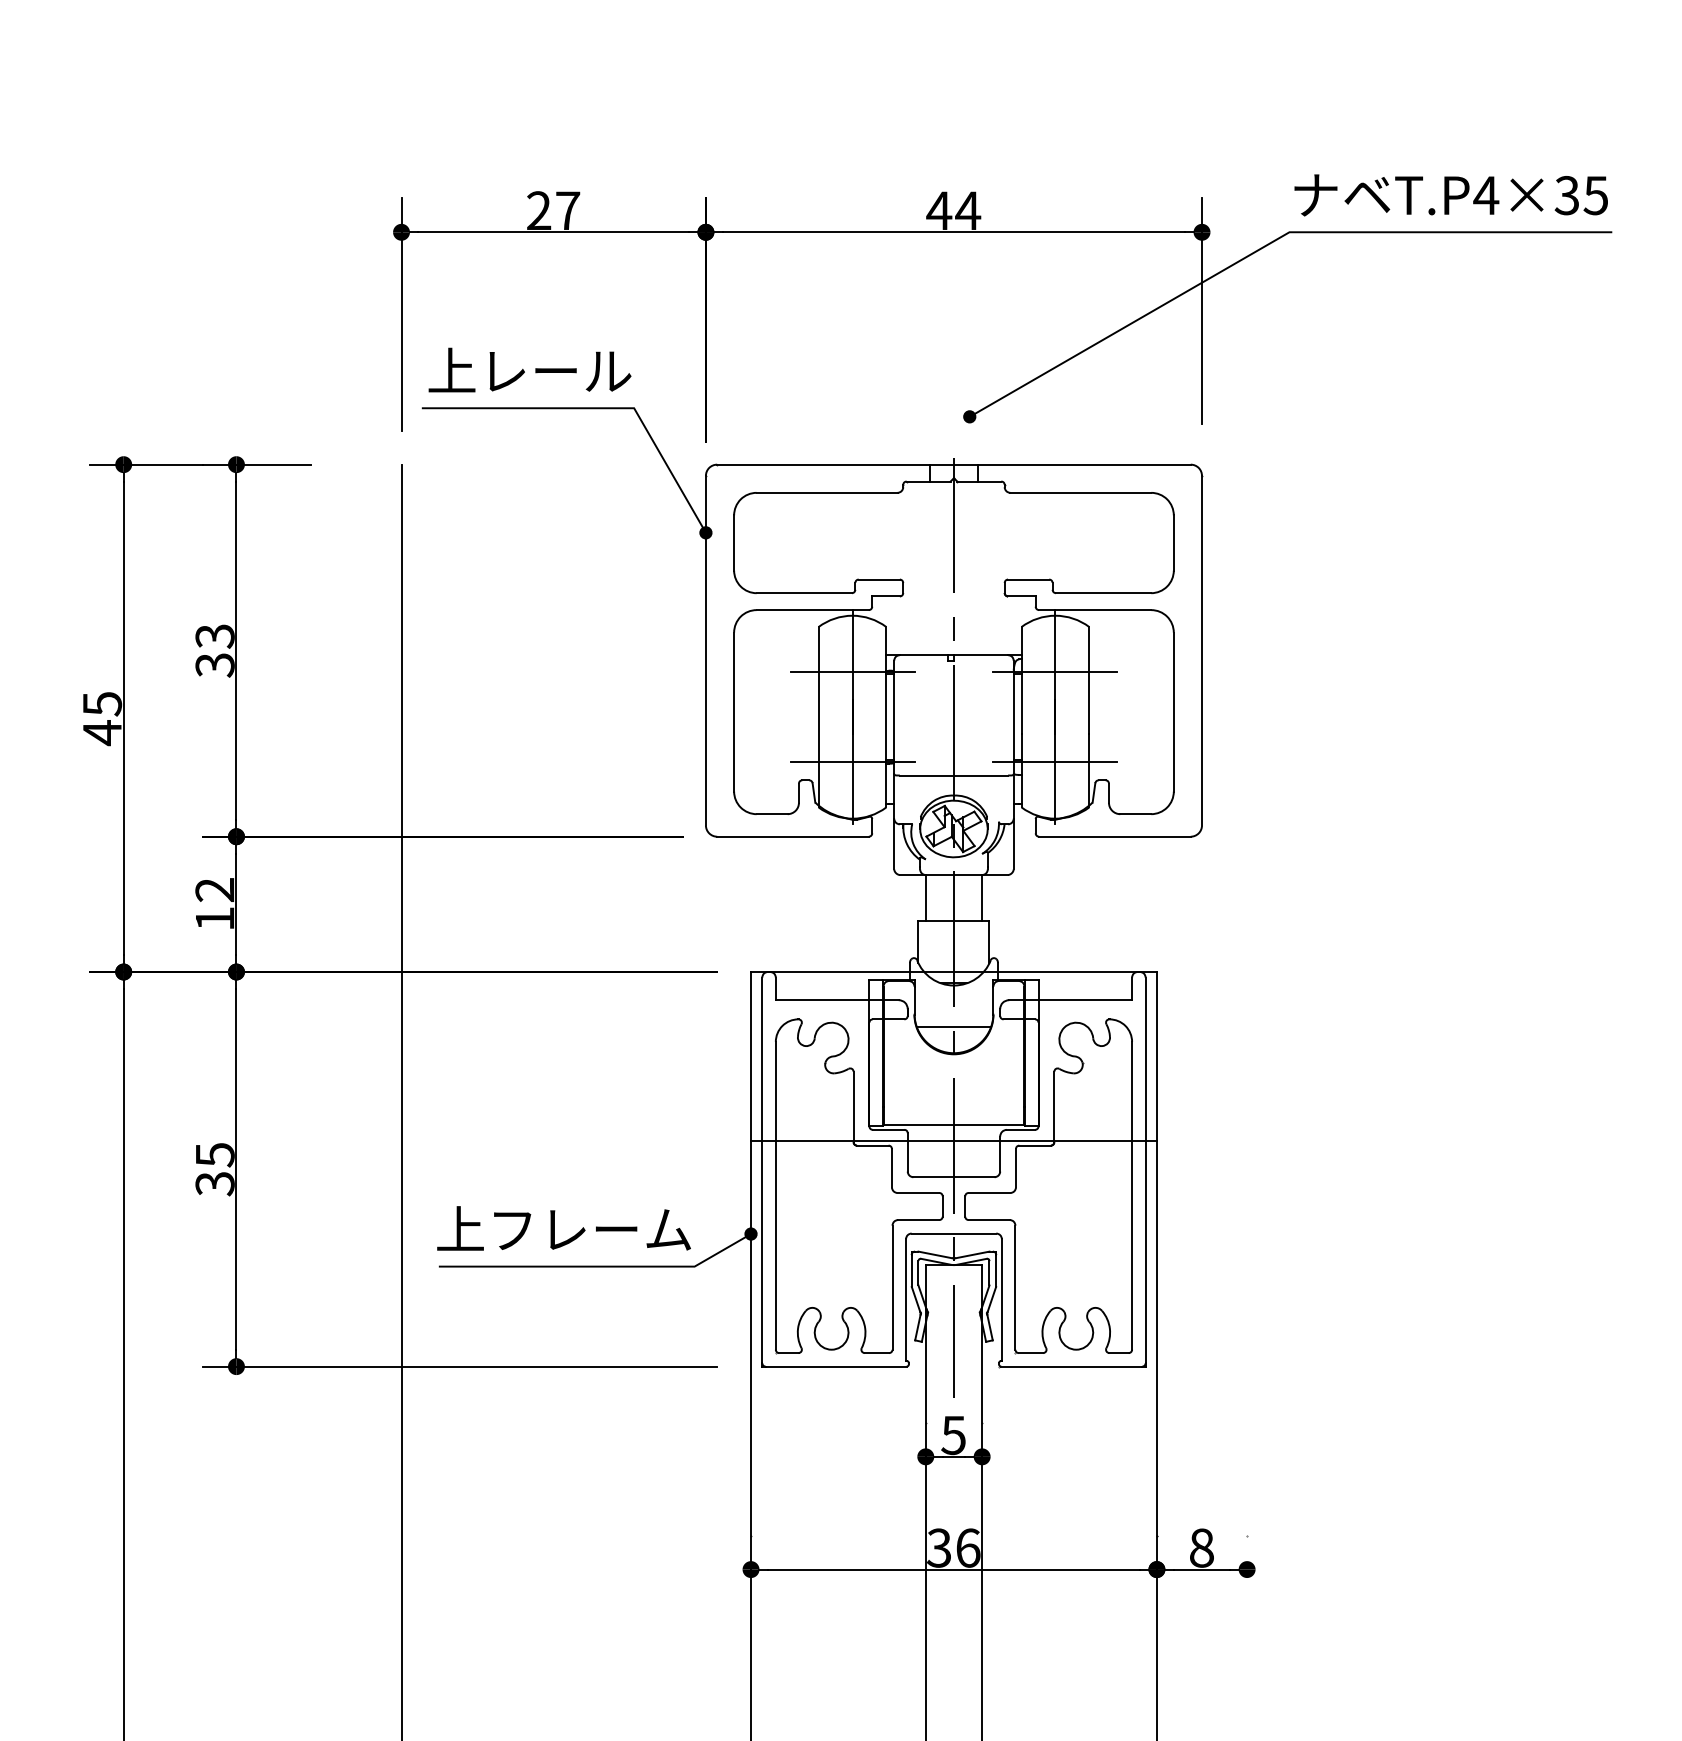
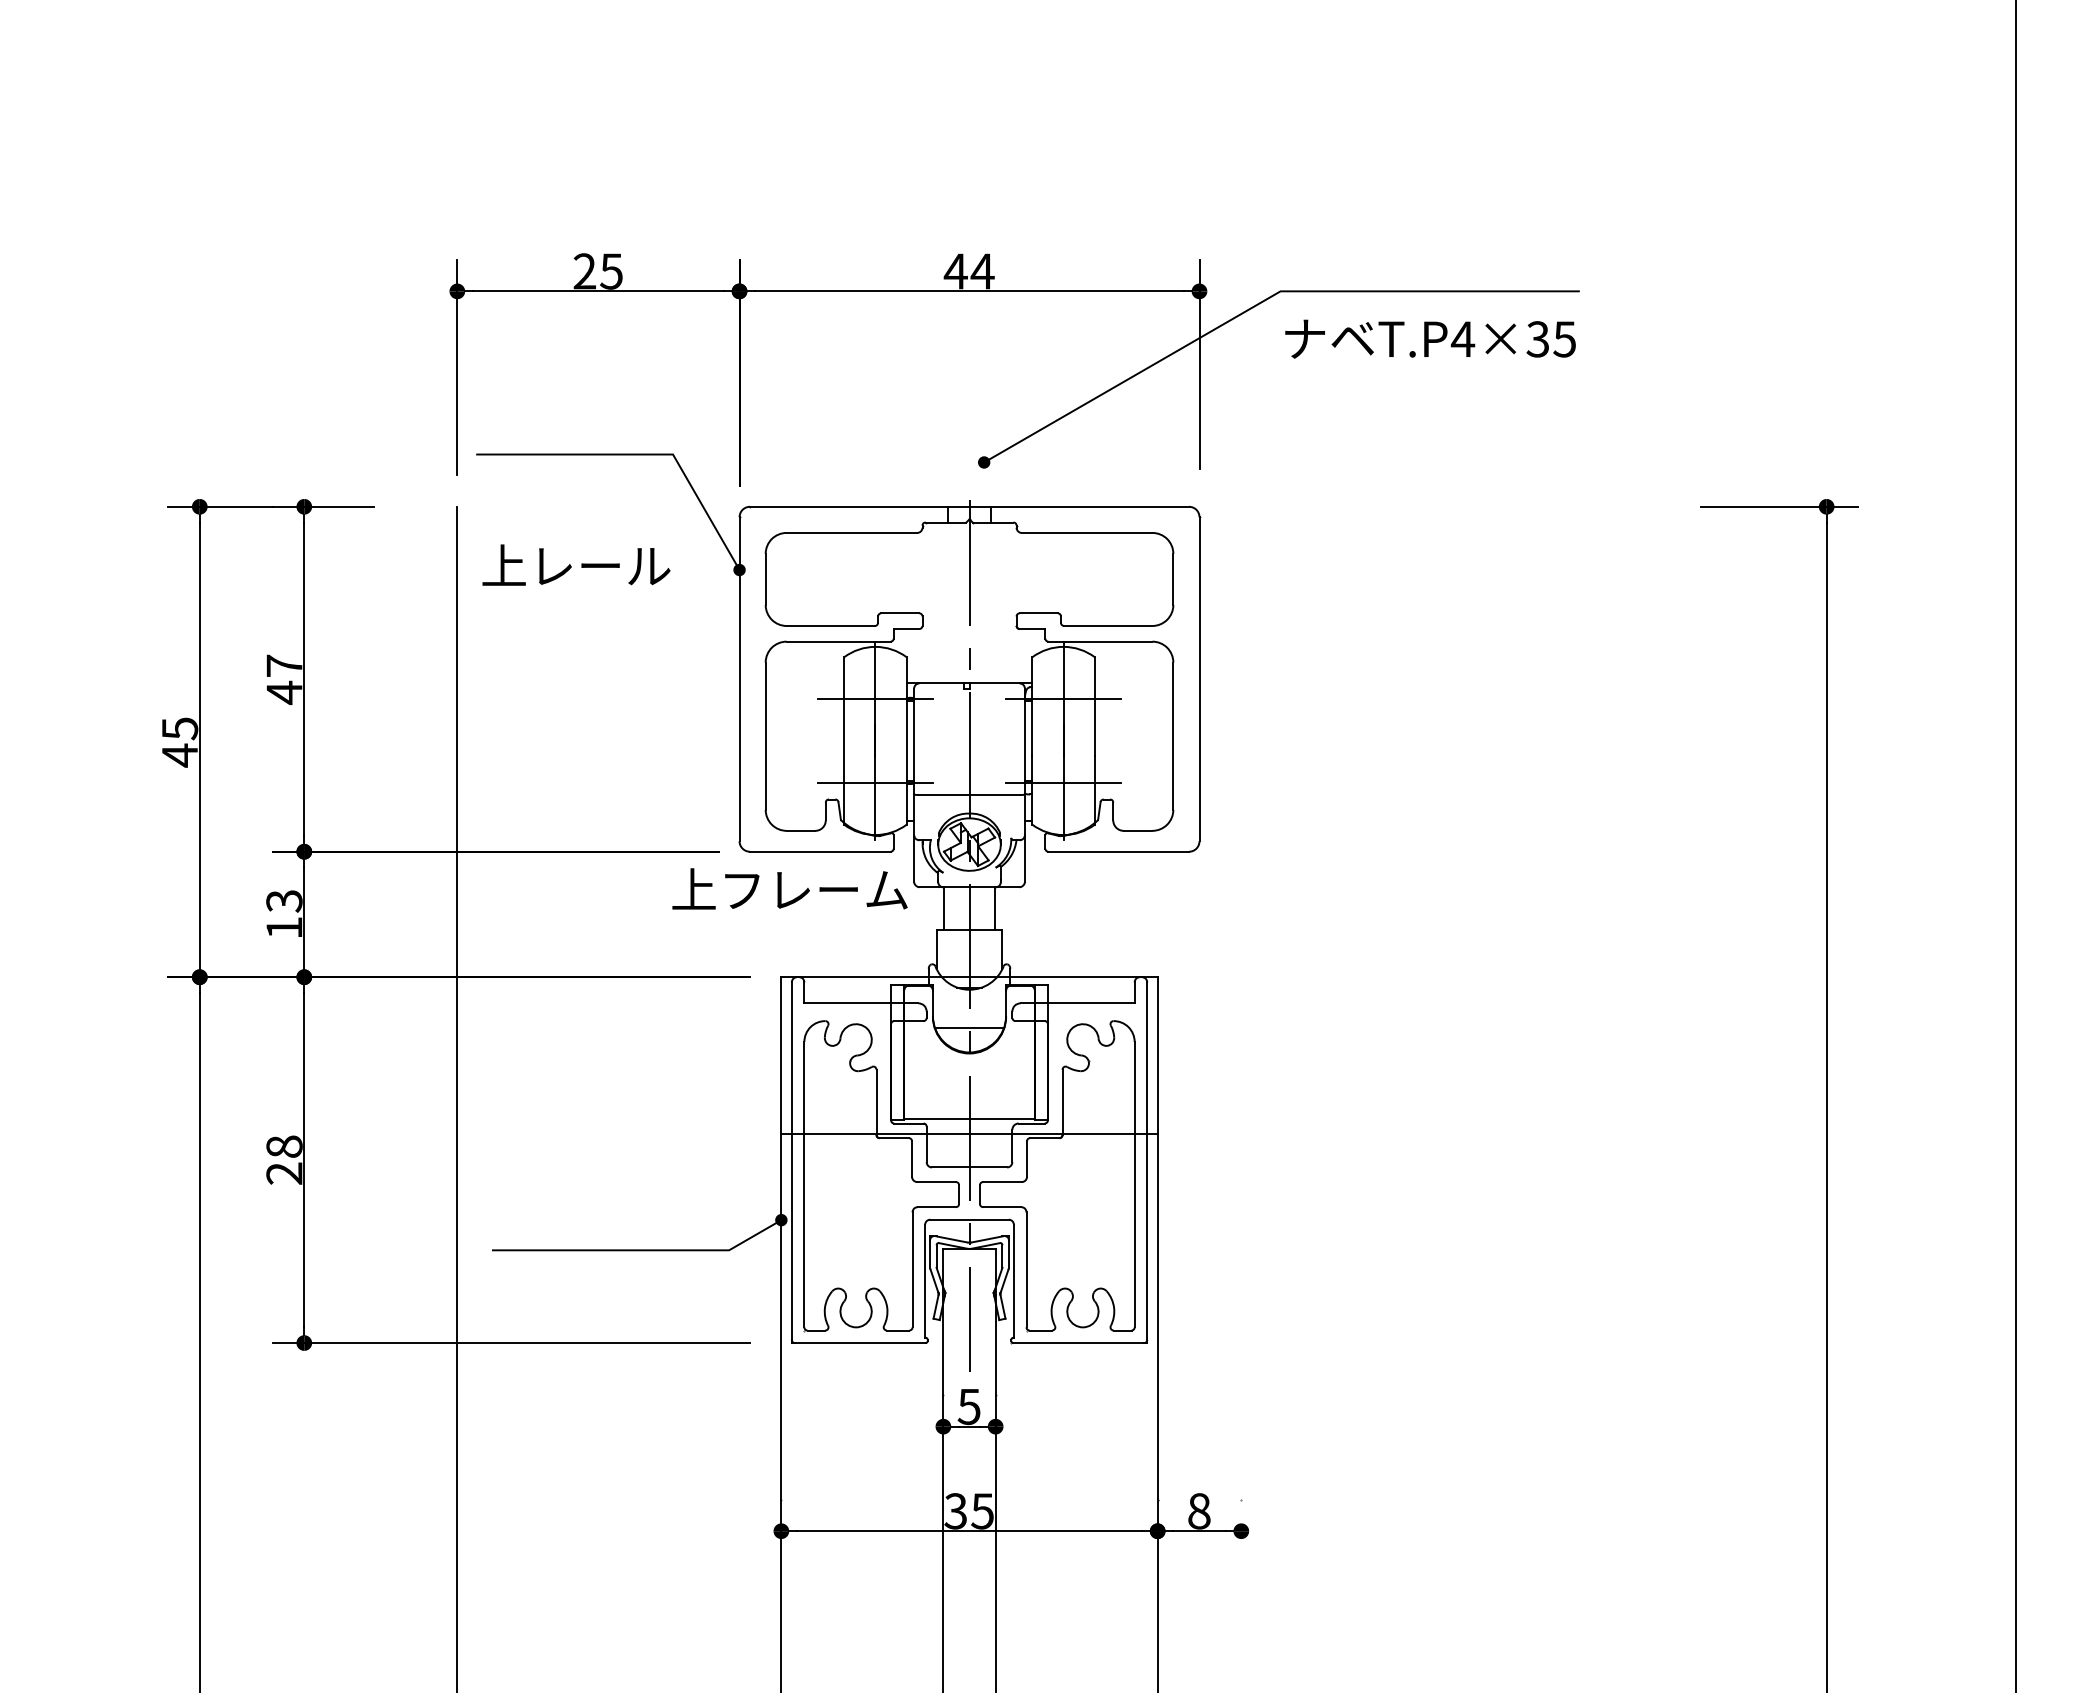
text: (1451, 194) -> (1430, 338), moved
text: (567, 210) -> (611, 271), 27 -> 25
text: (530, 369) -> (576, 564), moved
text: (215, 650) -> (284, 679), 33 -> 47
text: (215, 890) -> (284, 901), 12 -> 13
text: (215, 1169) -> (284, 1160), 35 -> 28
text: (563, 1227) -> (789, 888), moved
text: (967, 1548) -> (982, 1511), 36 -> 35

